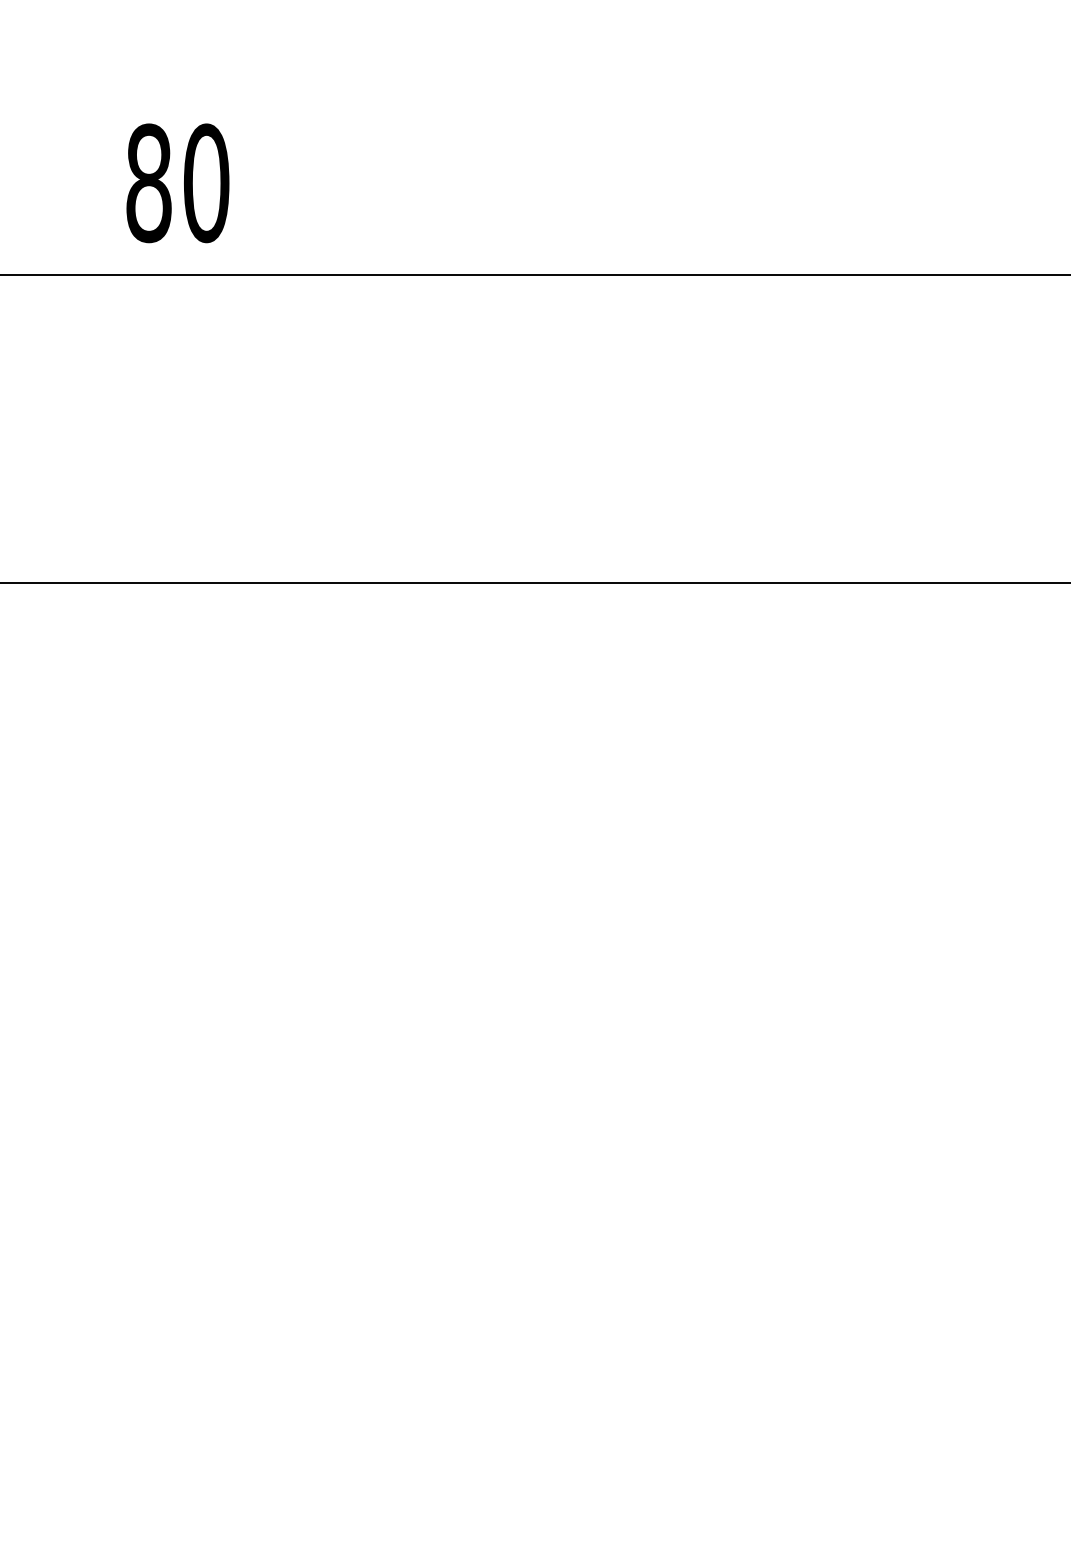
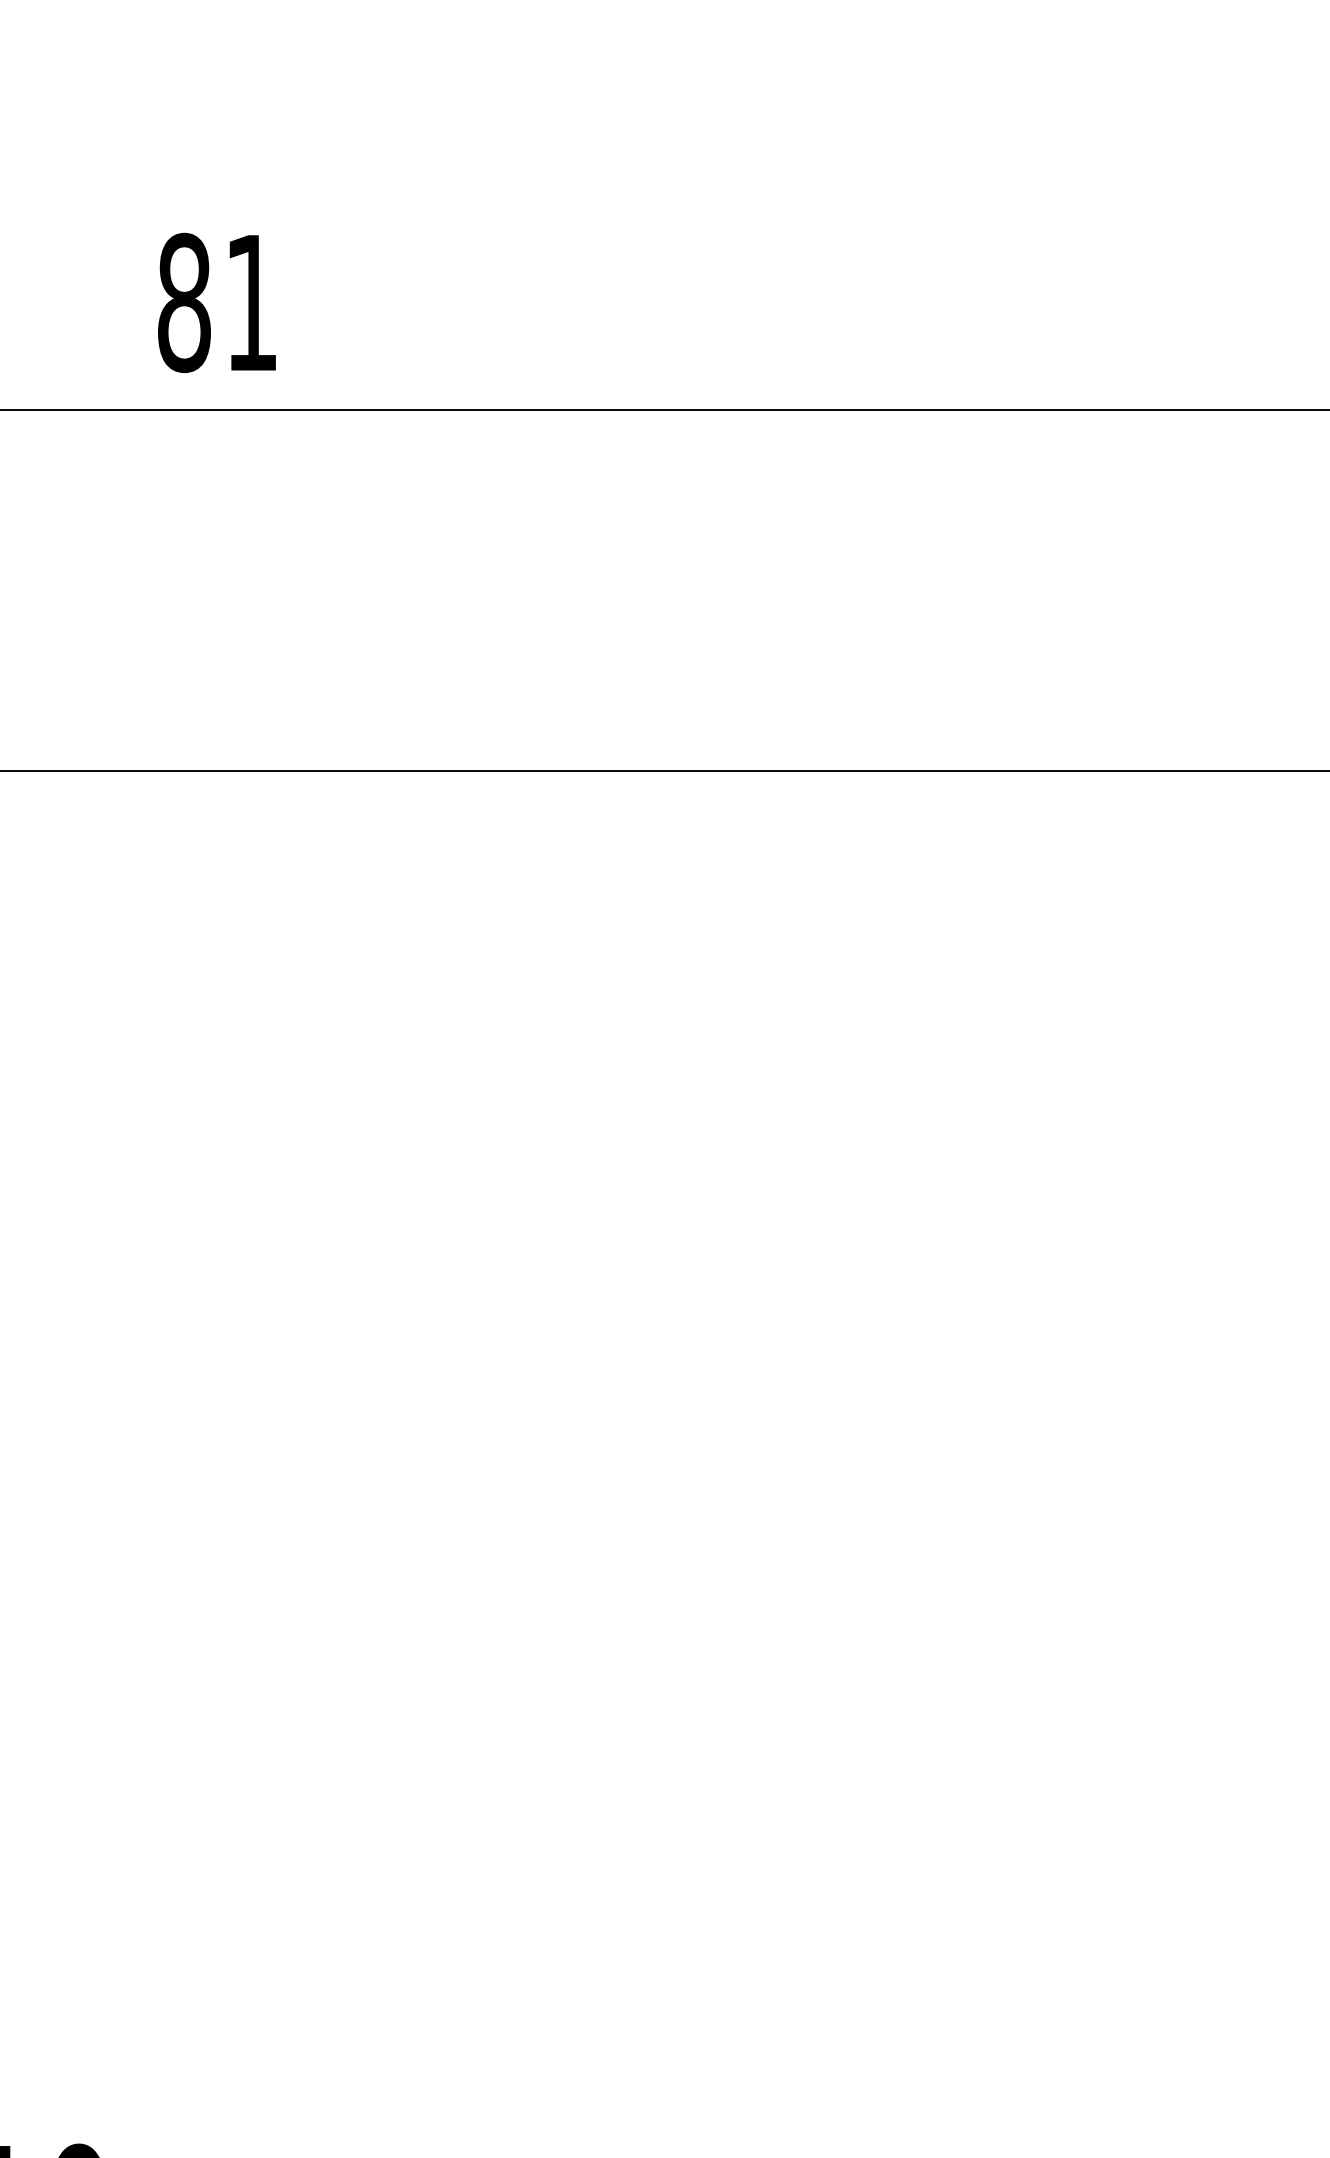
text: (206, 182) -> (251, 302), 80 -> 81

